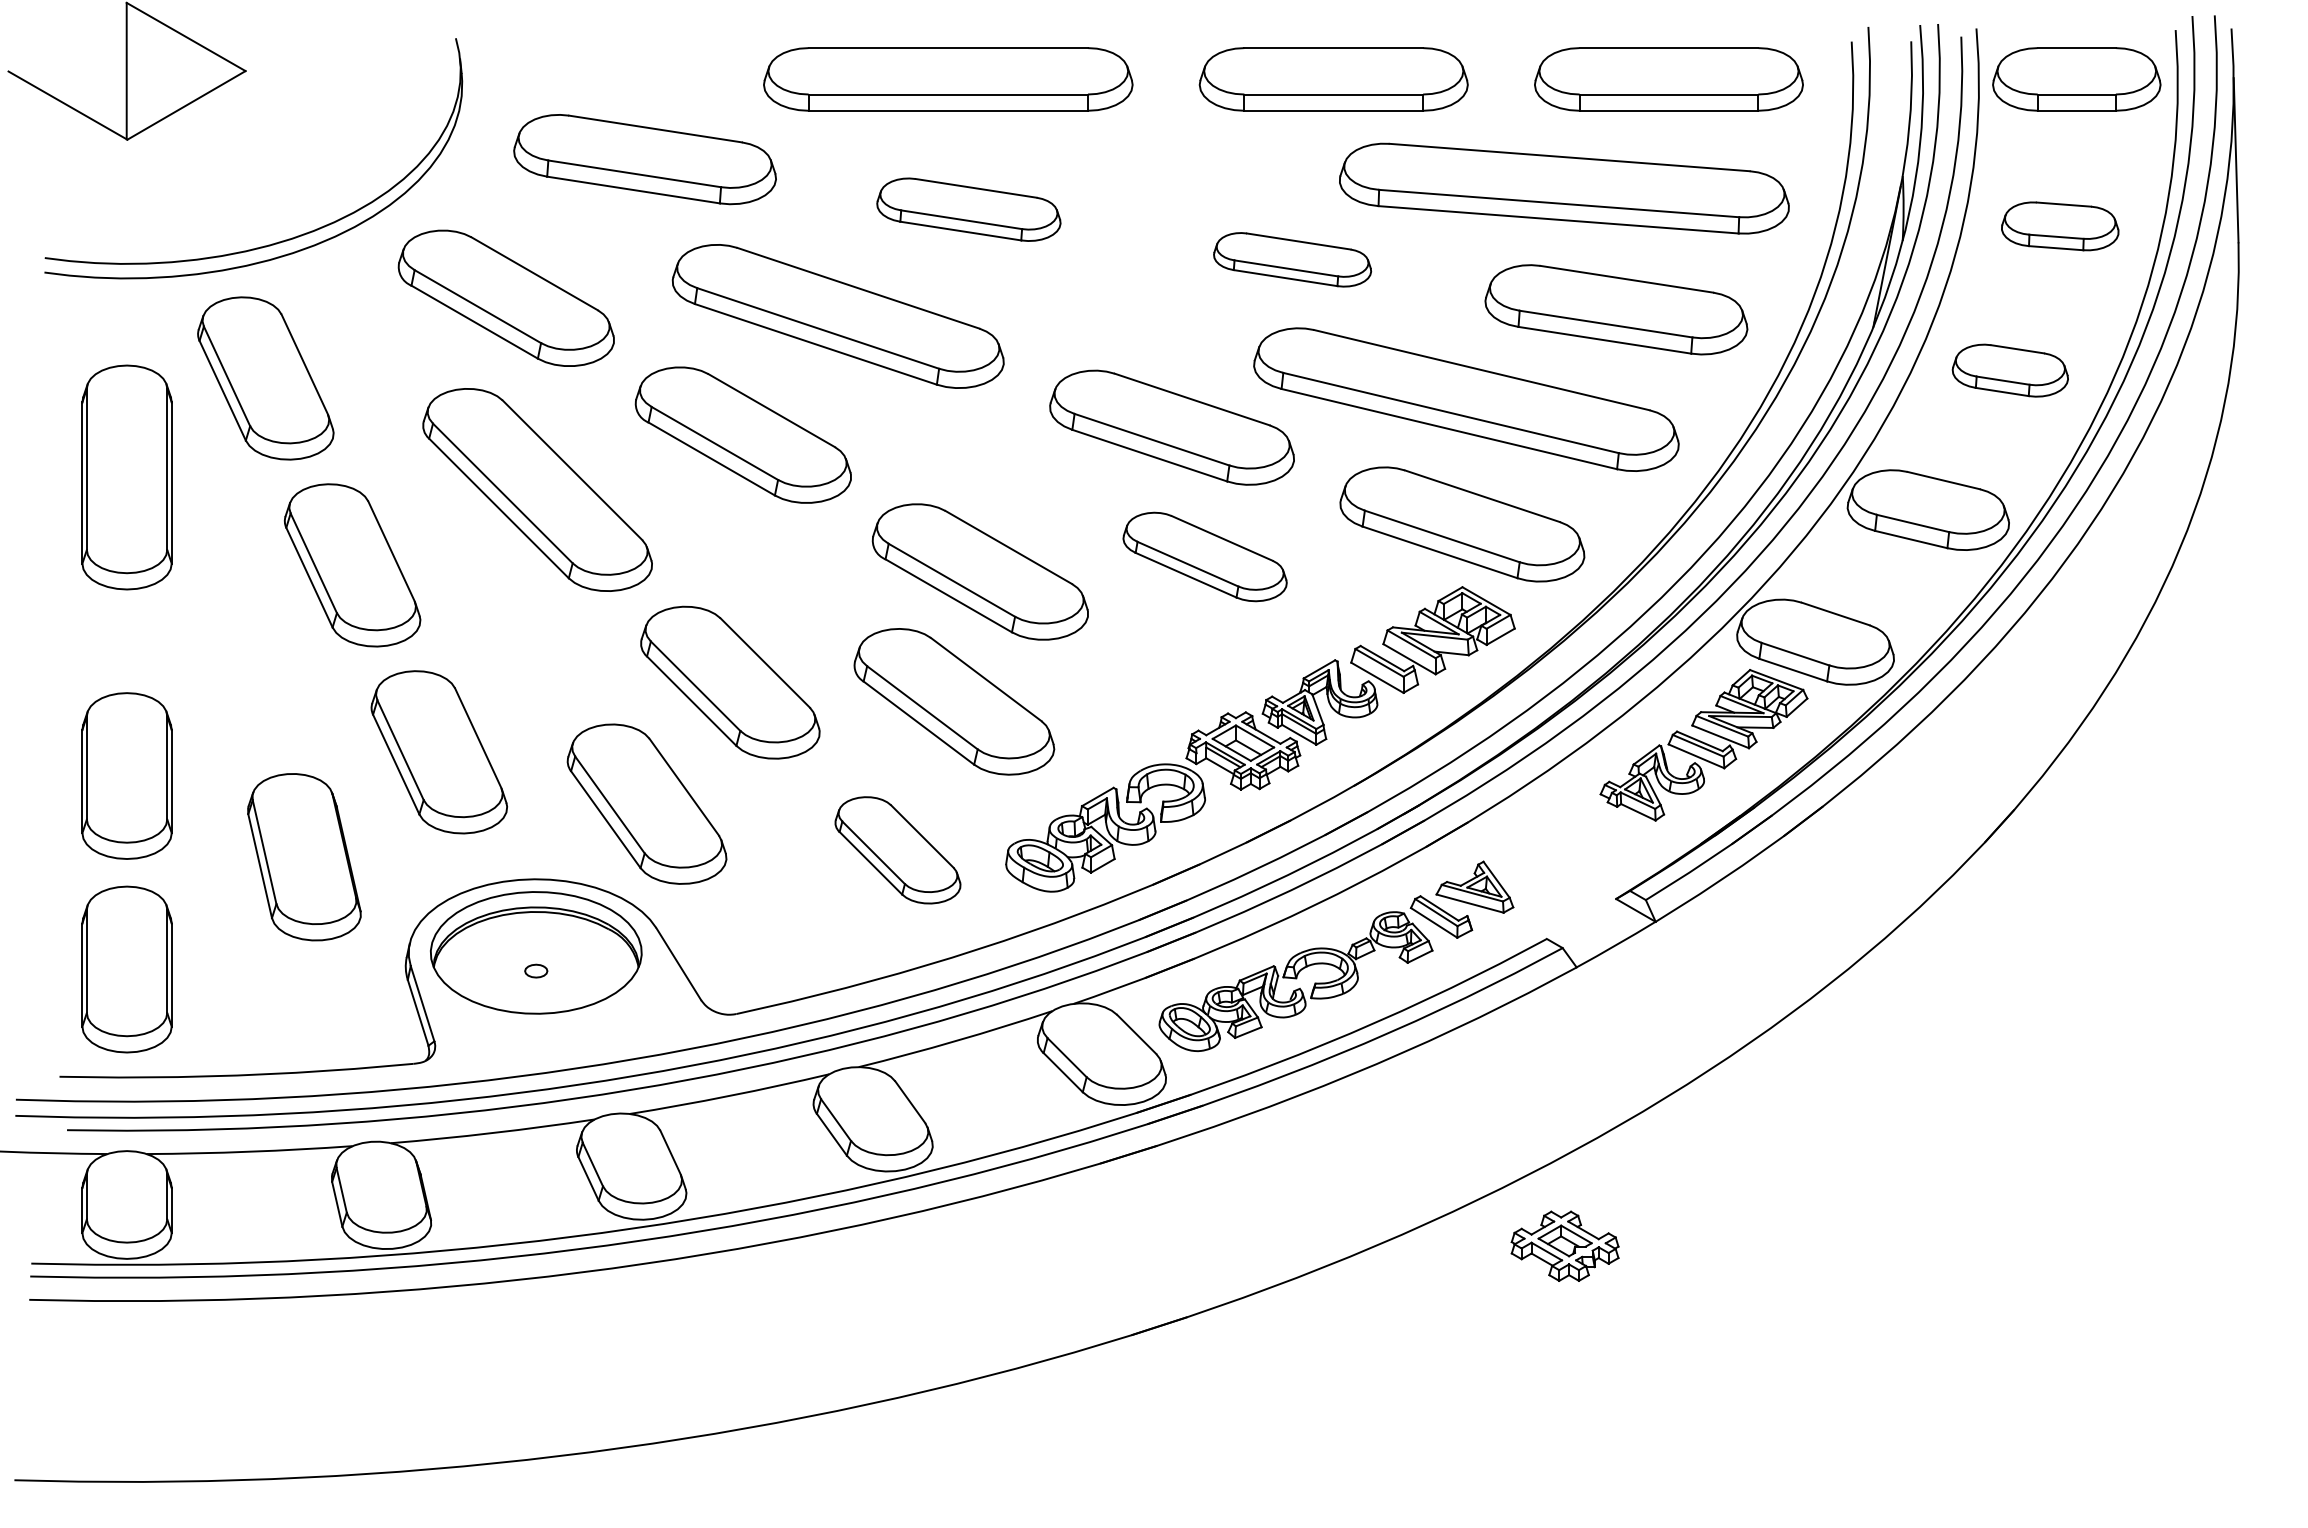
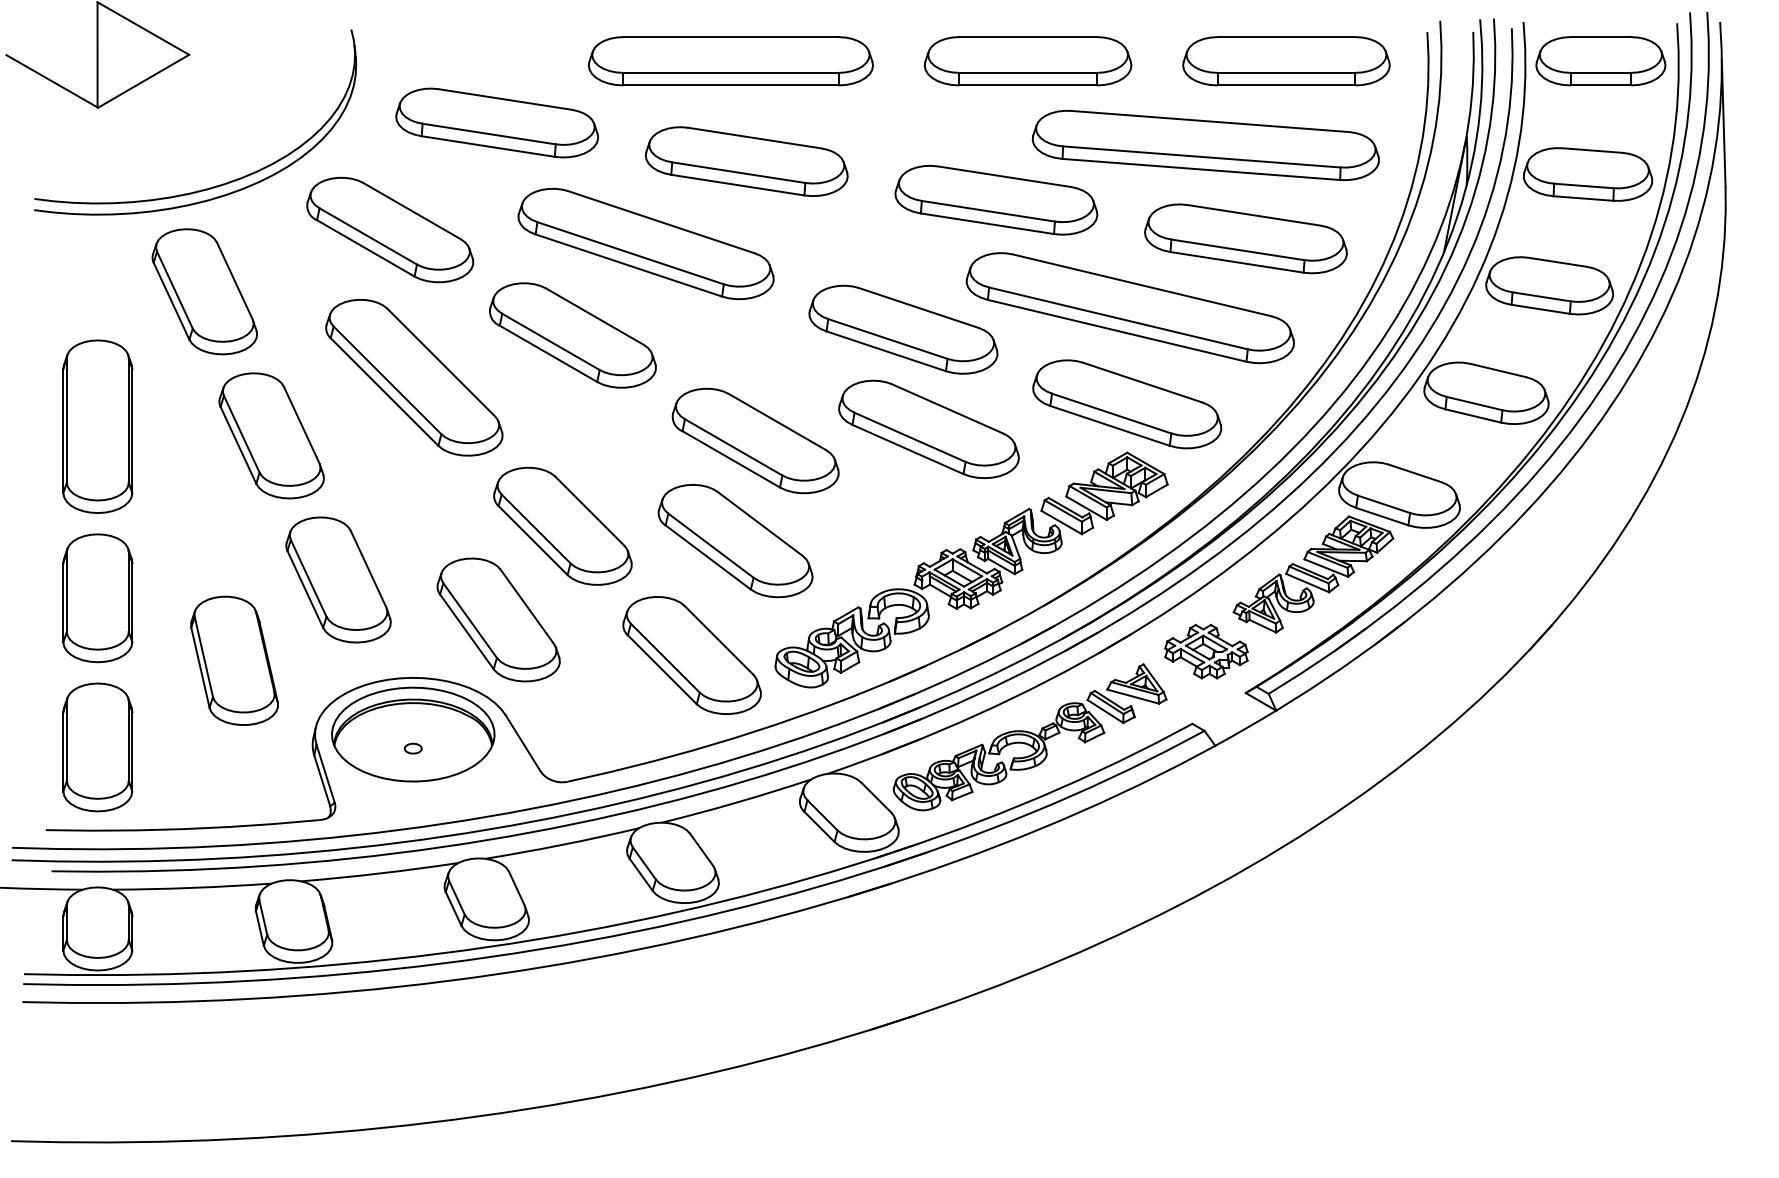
part: (968, 209) -> (746, 161), size x1.43
part: (2060, 226) -> (1588, 174), size x1.43
part: (1292, 259) -> (996, 200), size x1.67
part: (2010, 370) -> (1549, 285), size x1.43
part: (126, 477) -> (97, 426), moved
part: (1204, 556) -> (928, 429), size x1.43
part: (897, 850) -> (691, 655), size x1.43
part: (1564, 1245) -> (1205, 651), moved

